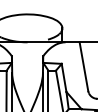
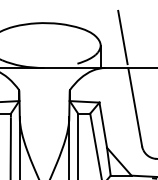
line: (76, 22) -> (123, 36), added

